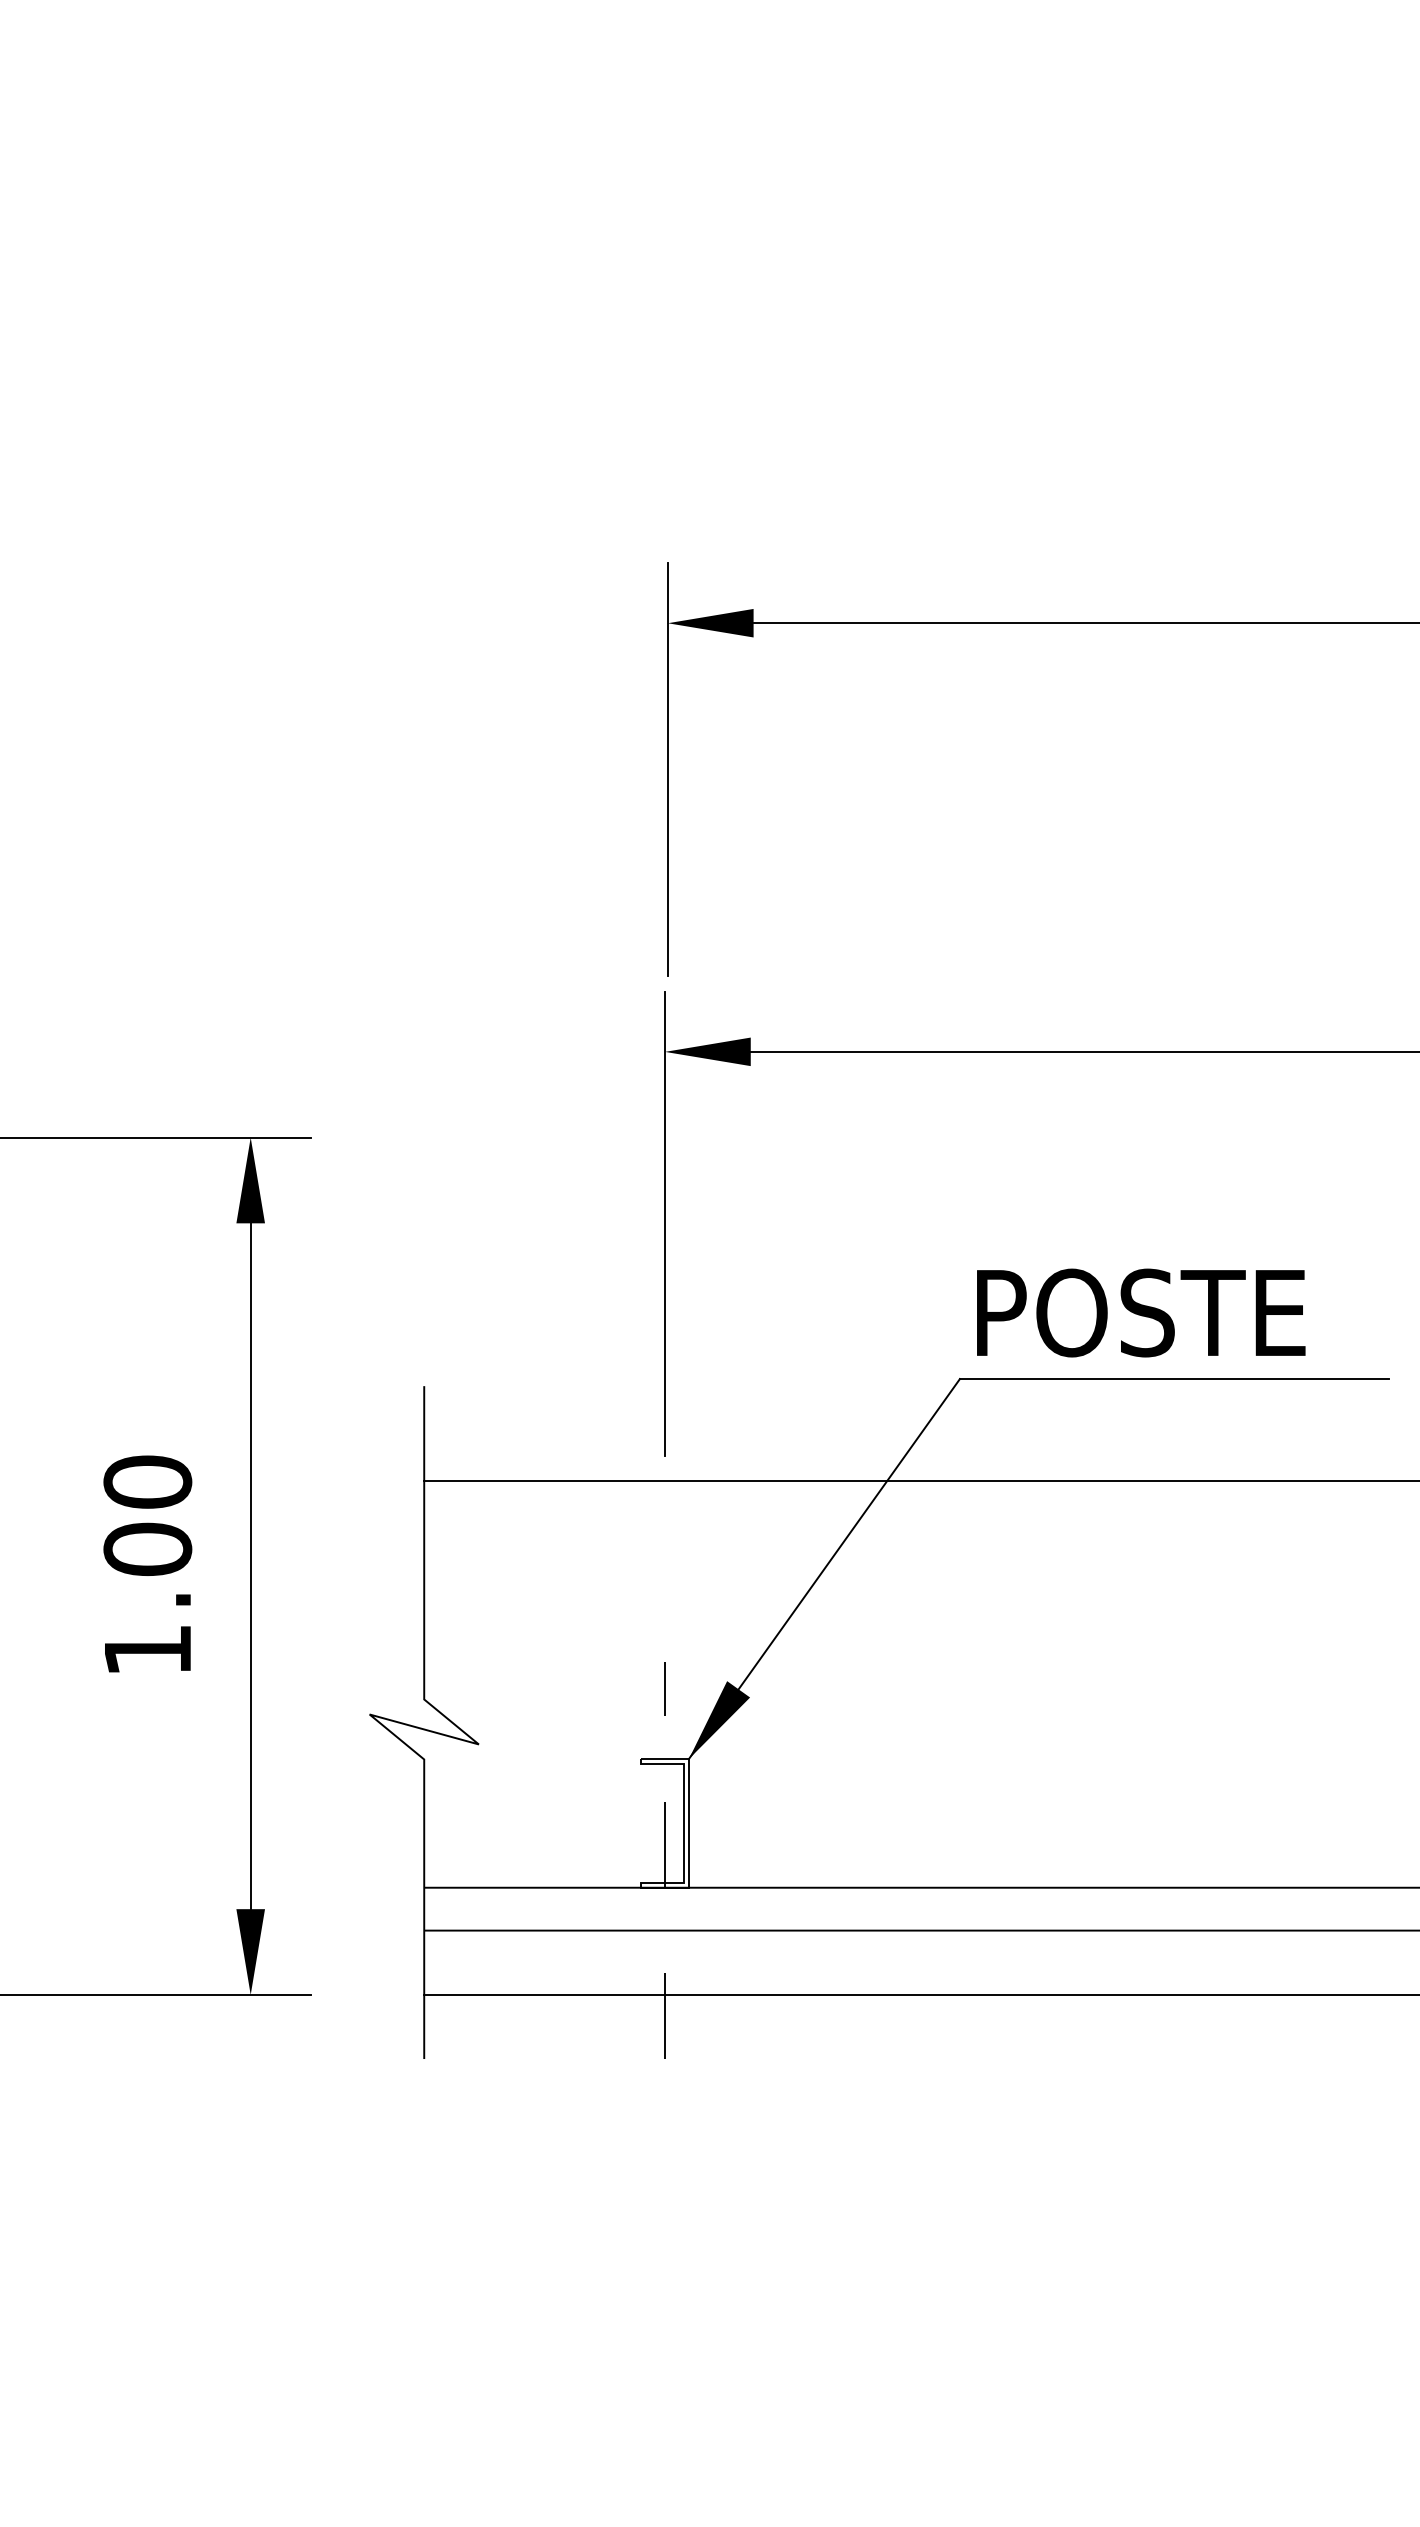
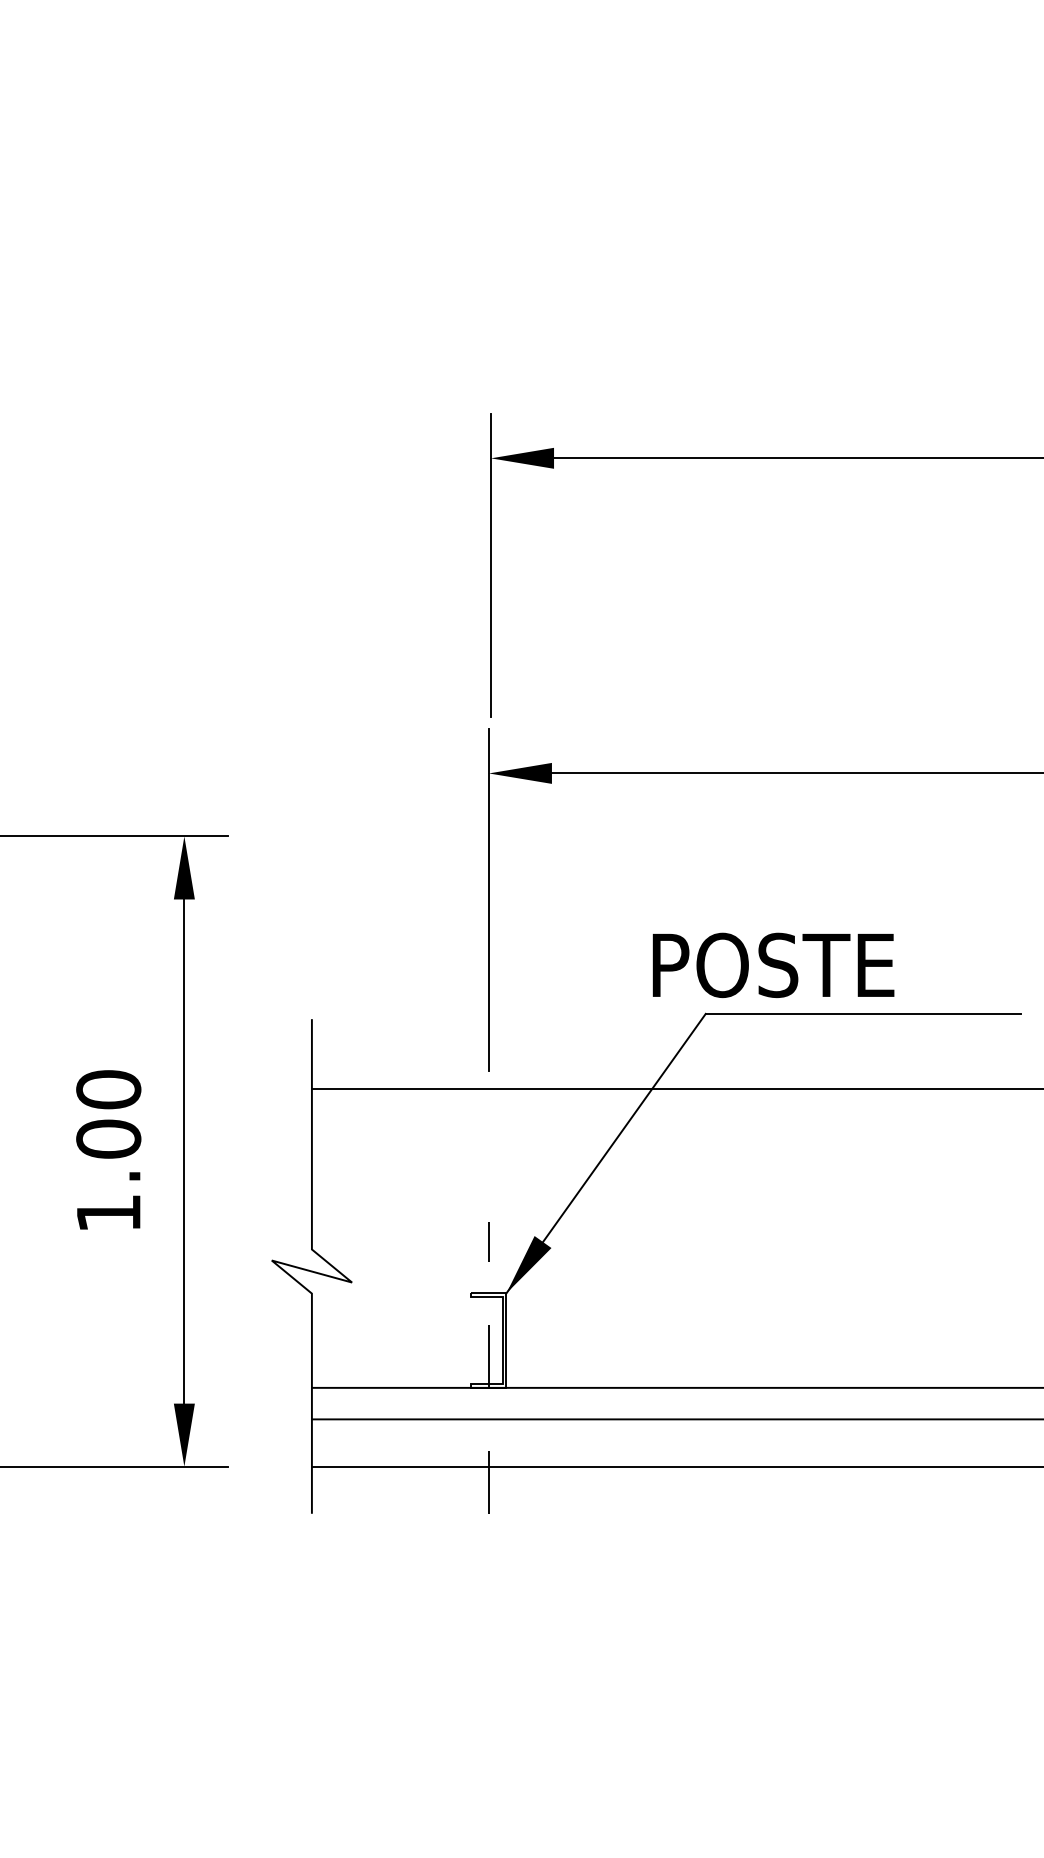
text: (1141, 1312) -> (773, 965), moved

